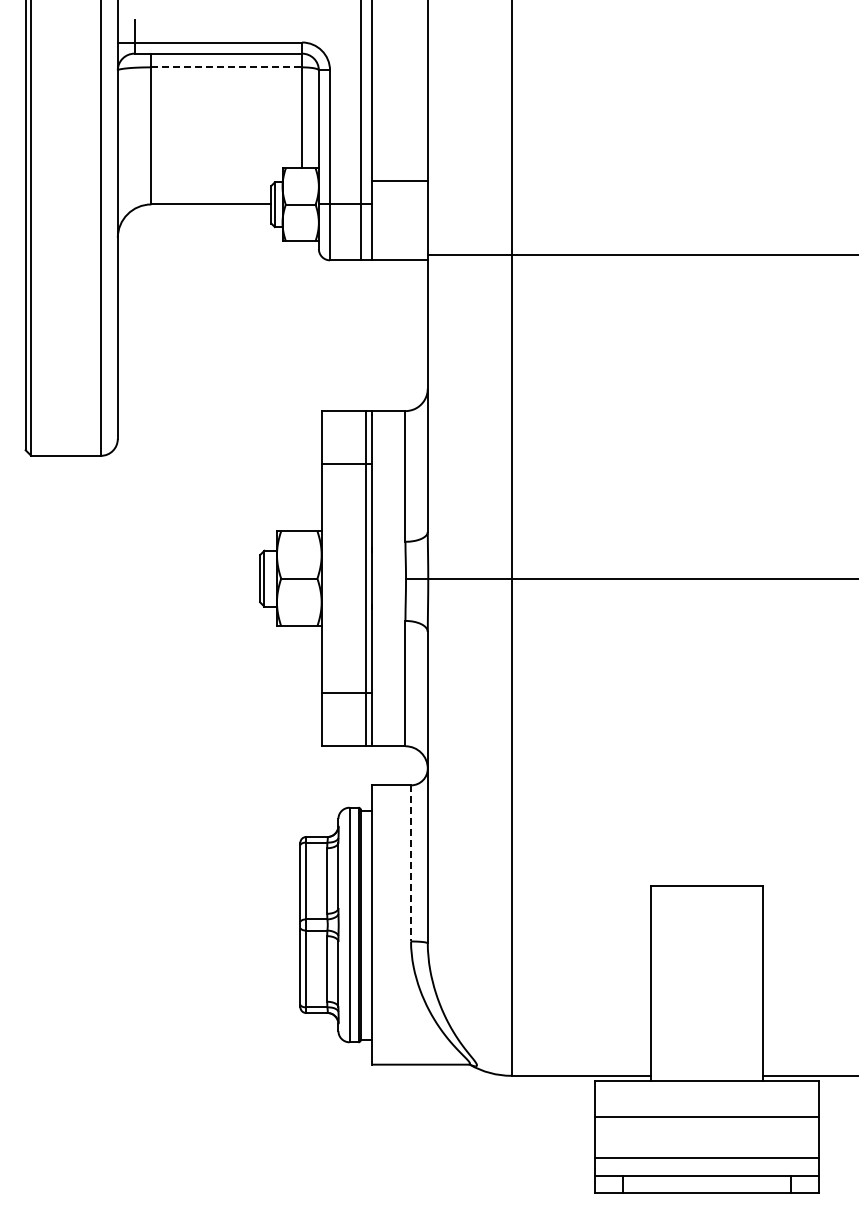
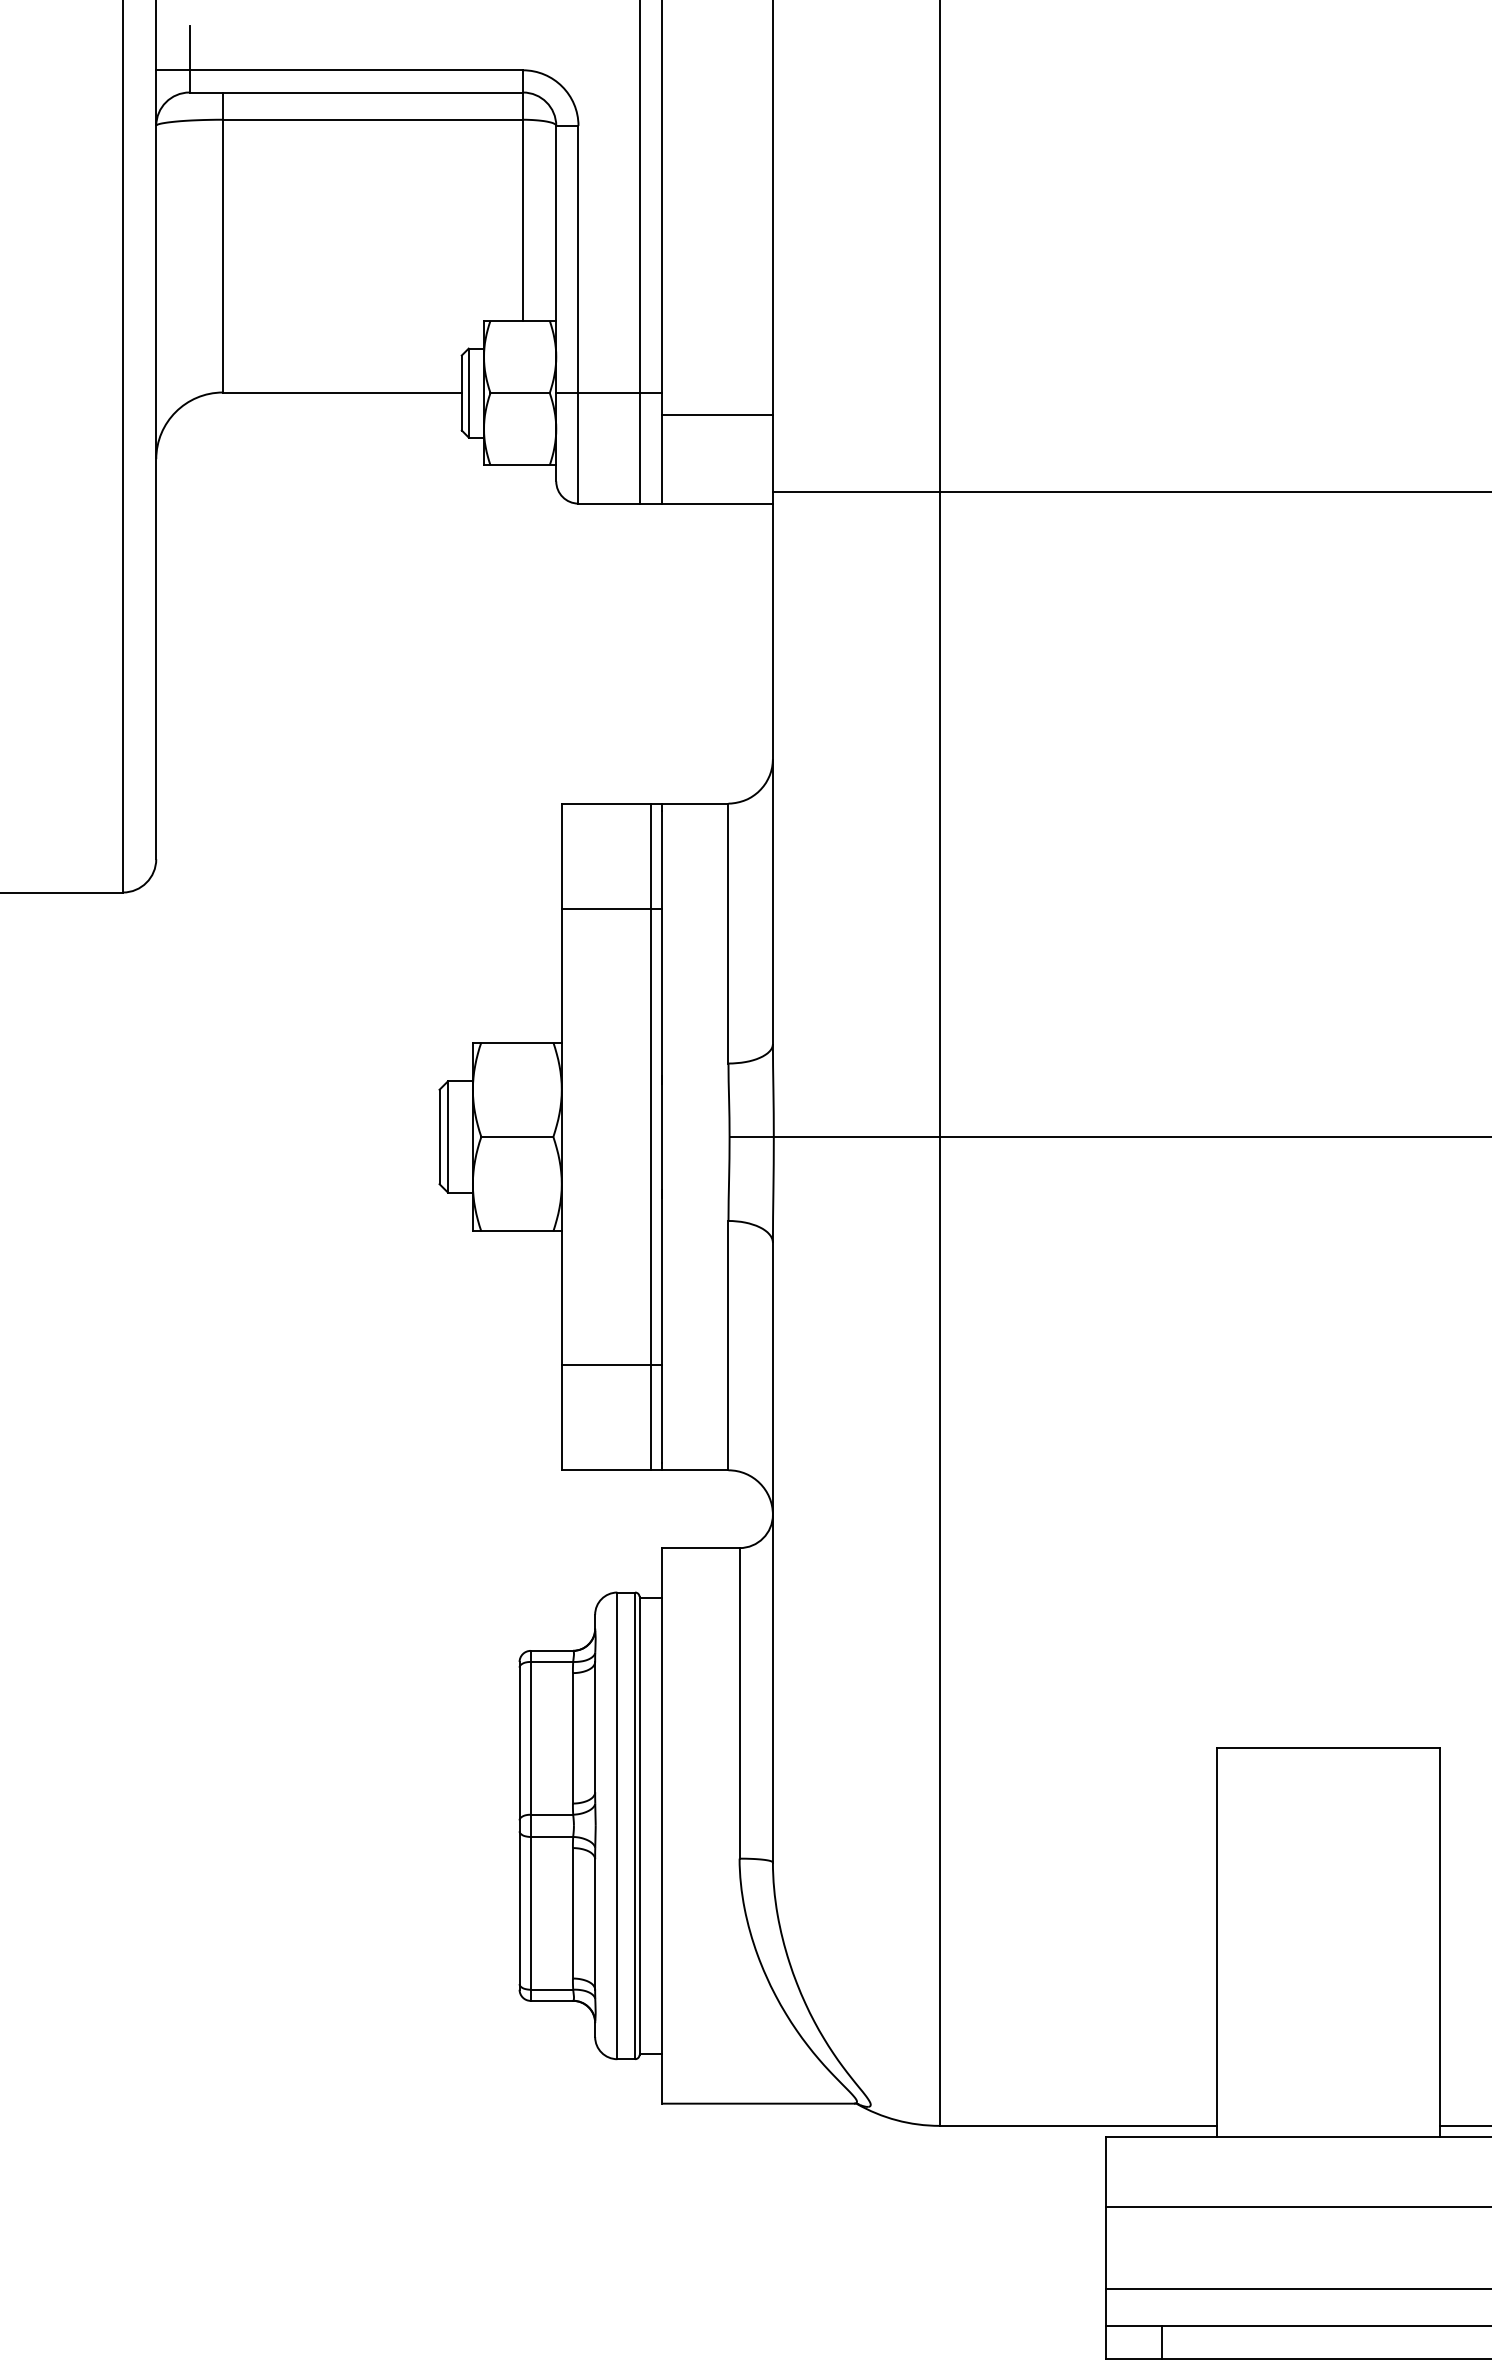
line: (227, 67) -> (374, 120), dashed -> solid
line: (399, 180) -> (716, 414), moved
line: (411, 863) -> (740, 1703), dashed -> solid

